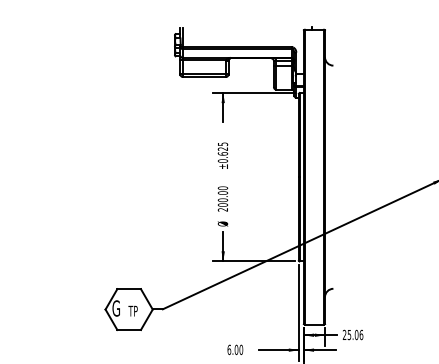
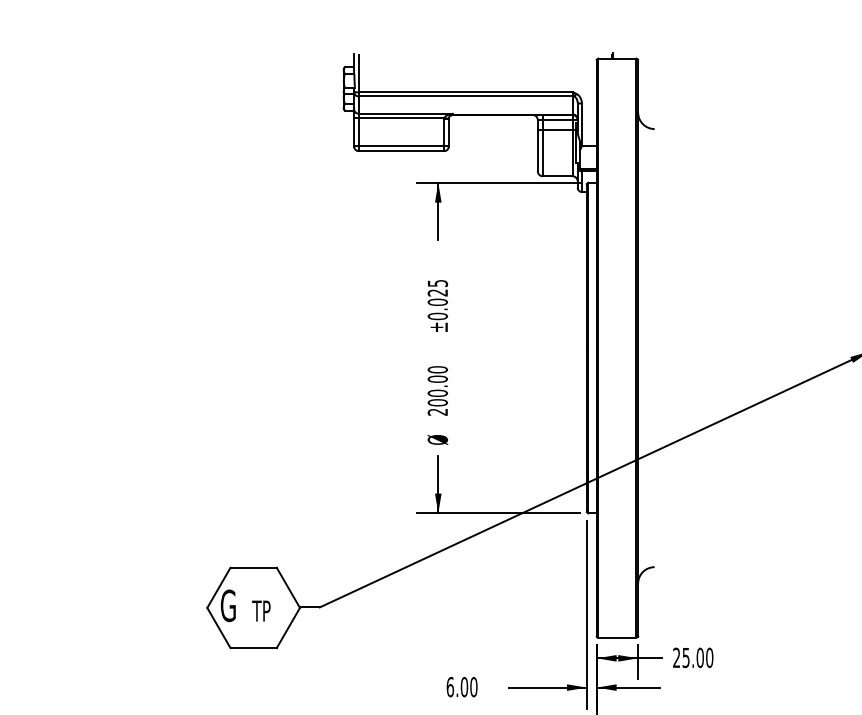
text: (222, 153) -> (436, 301), ±0.625 -> ±0.025
text: (361, 334) -> (709, 656), 25.06 -> 25.00

